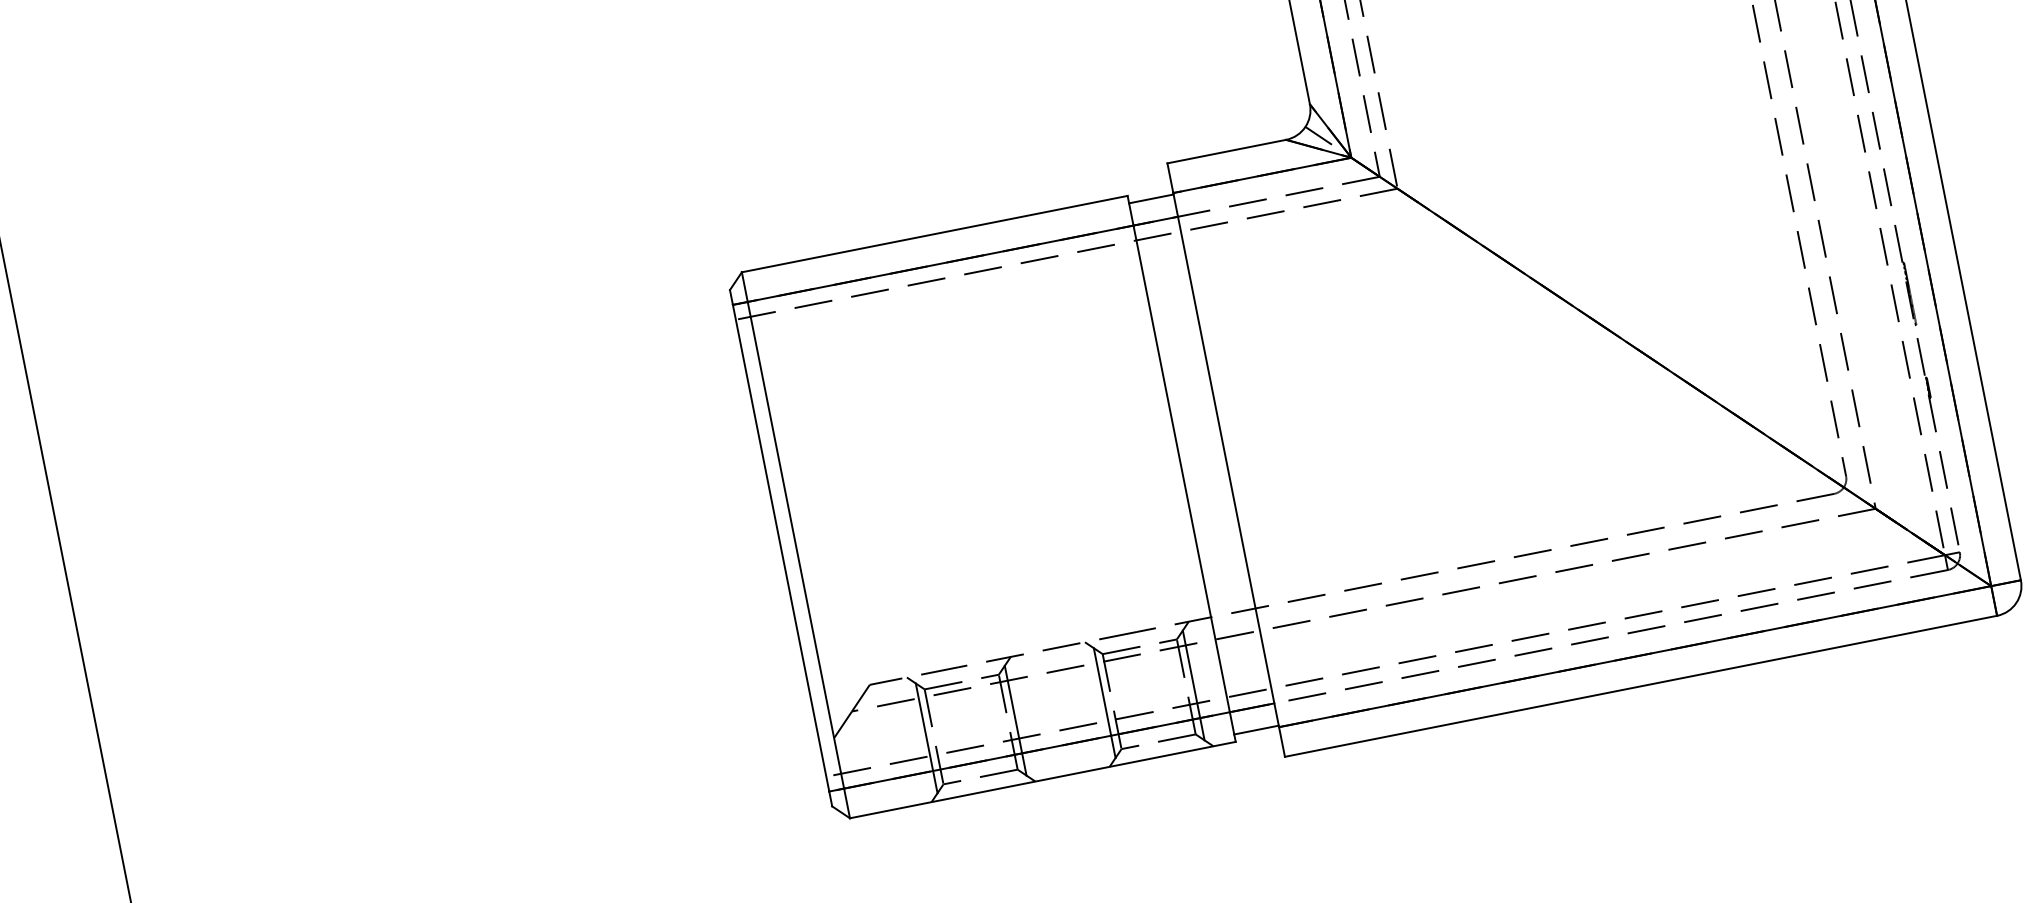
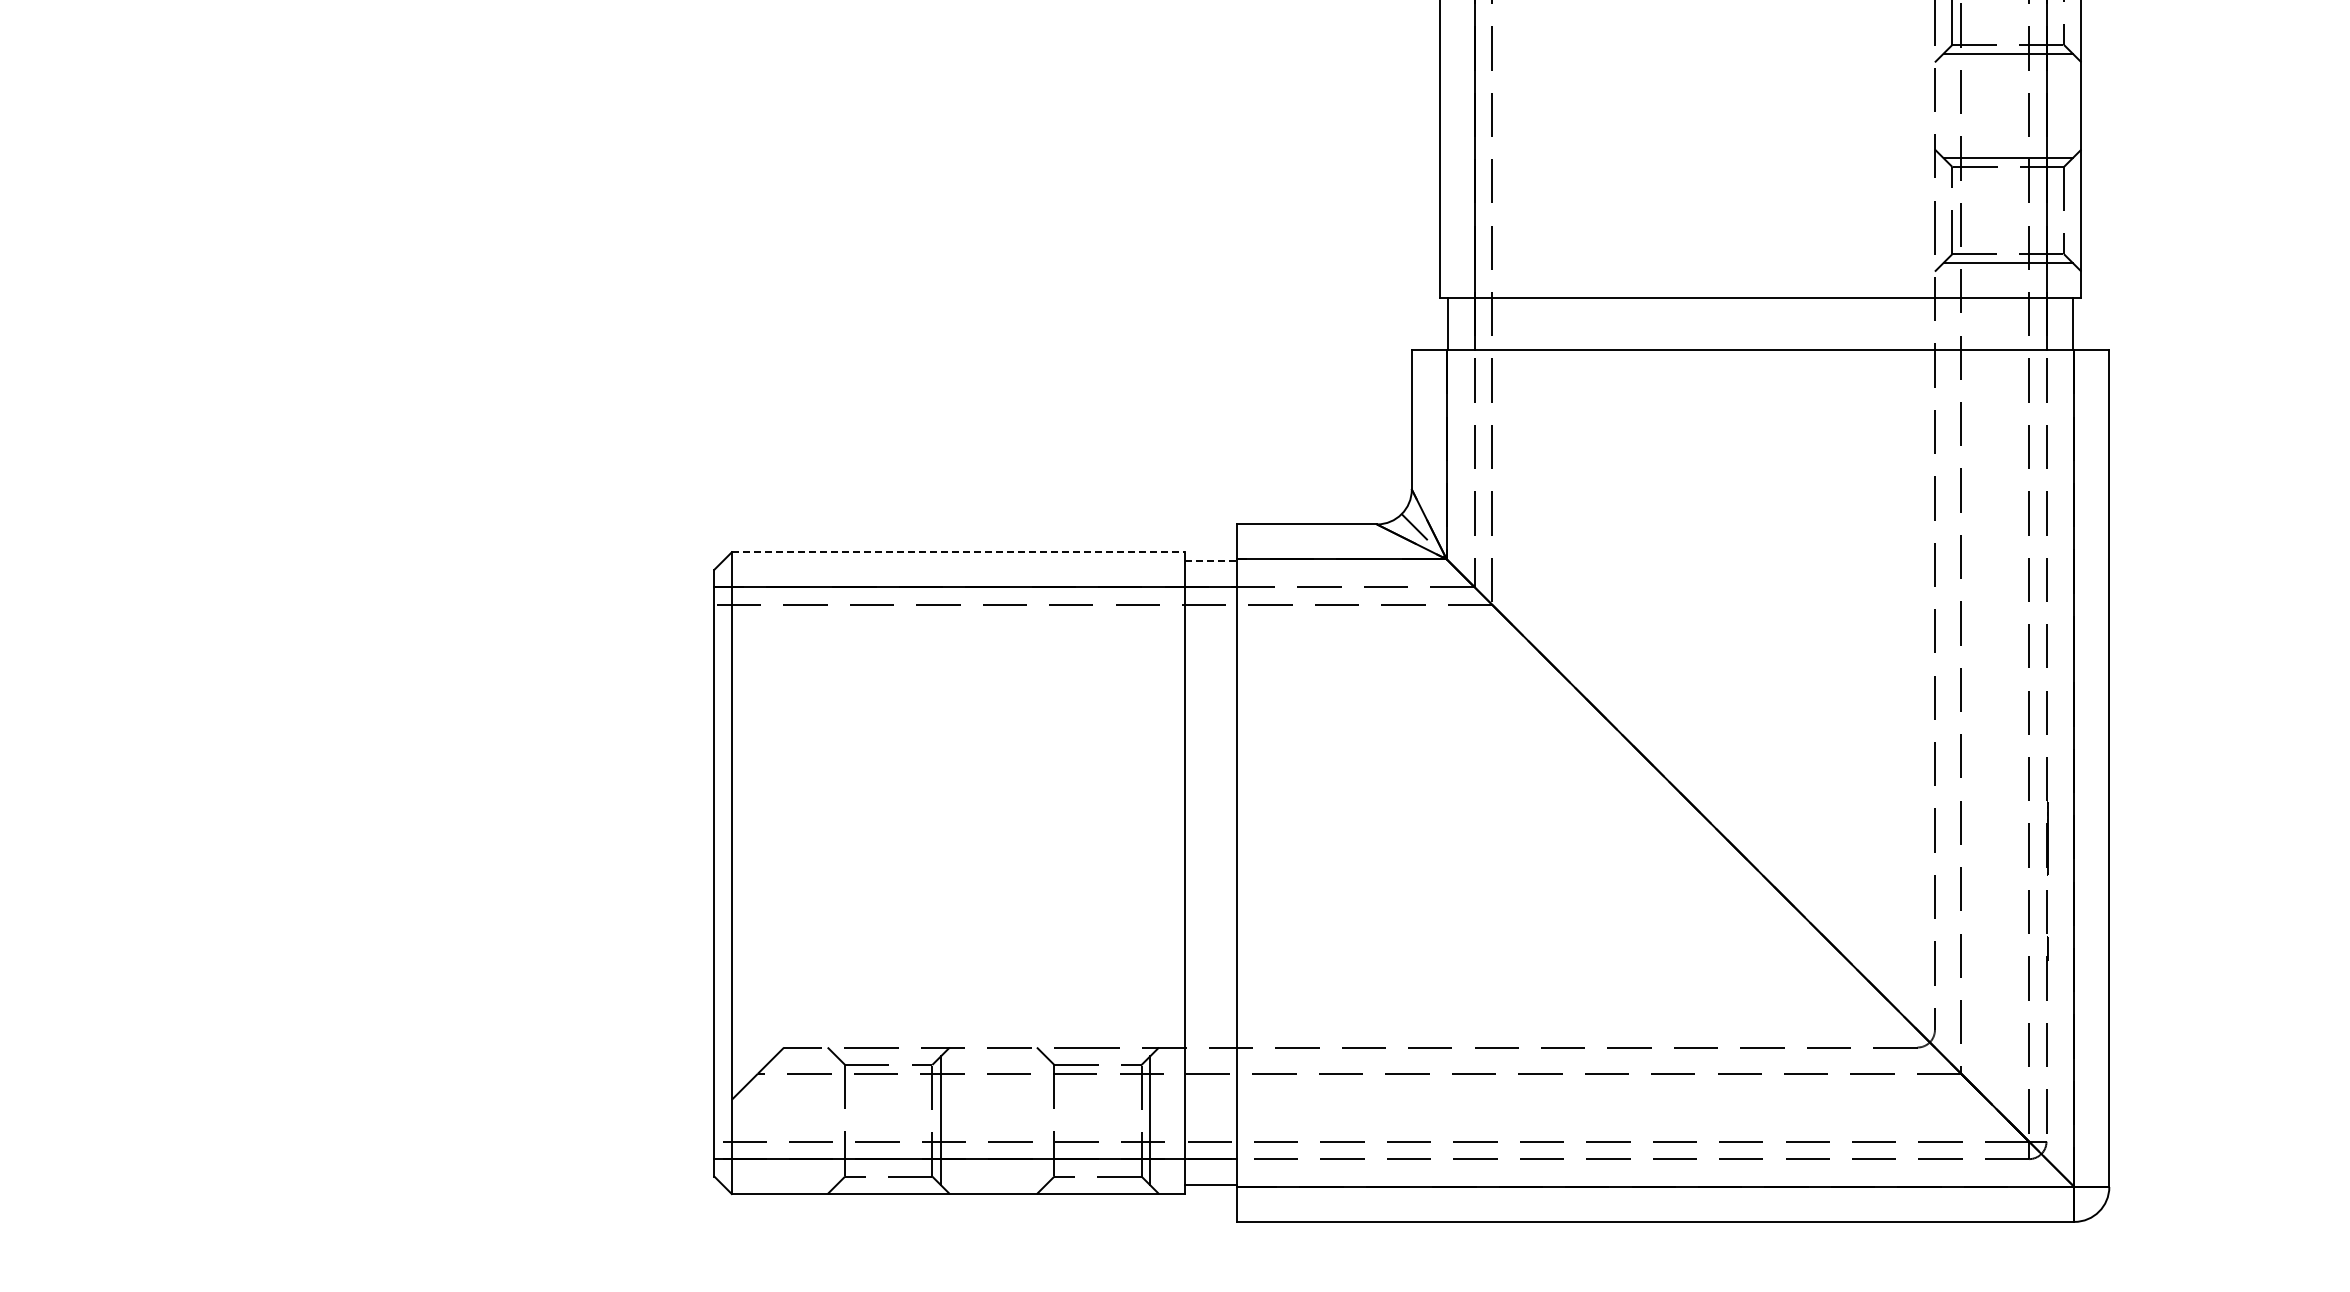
line: (1151, 199) -> (1211, 561), solid -> dashed
line: (934, 234) -> (958, 552), solid -> dashed
line: (1104, 702) -> (1045, 1120), removed
line: (926, 738) -> (836, 1120), removed

